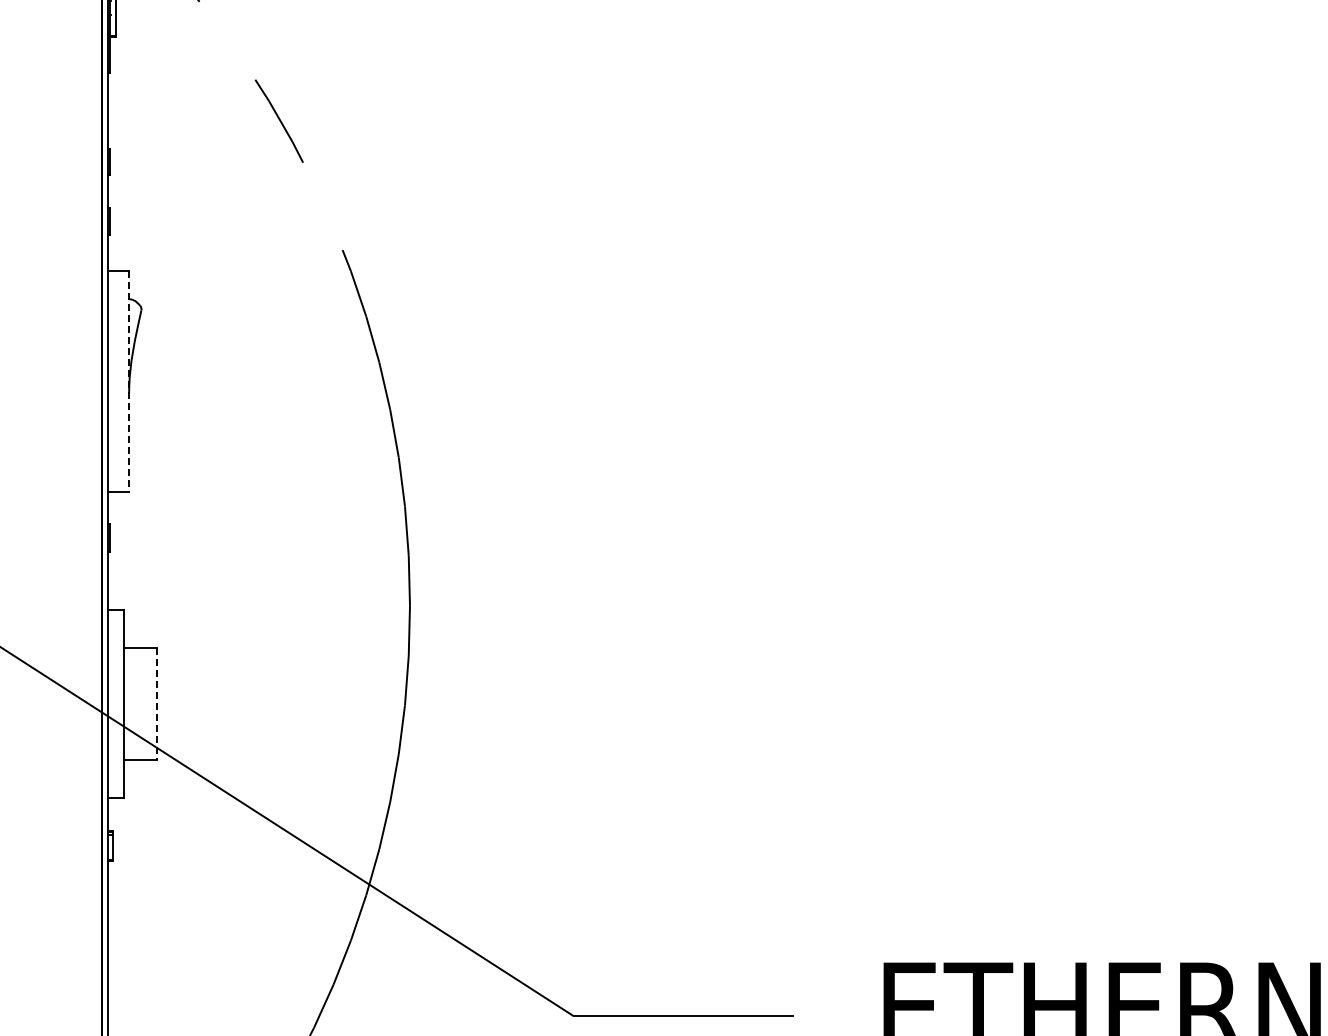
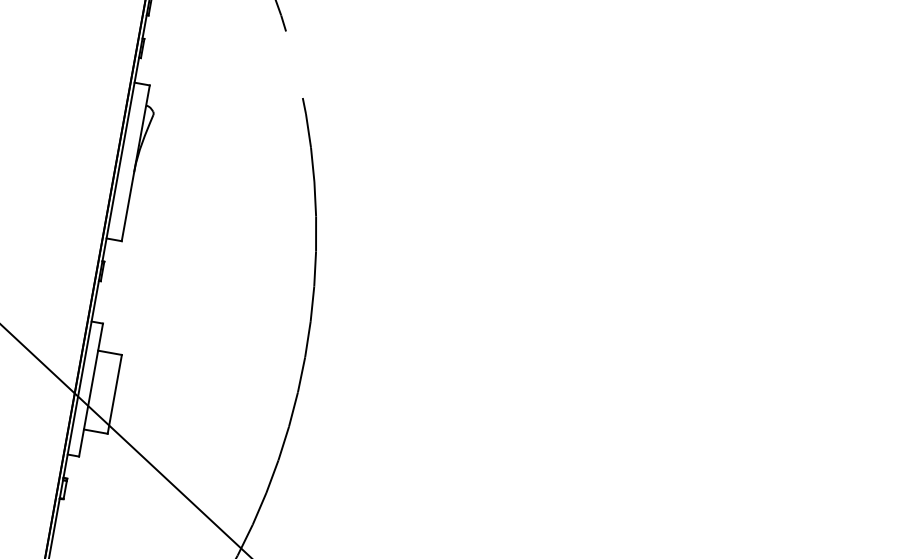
line: (129, 381) -> (135, 163), dashed -> solid
line: (157, 703) -> (114, 394), dashed -> solid

